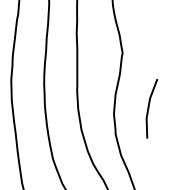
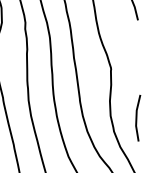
line: (149, 107) -> (137, 117), moved

